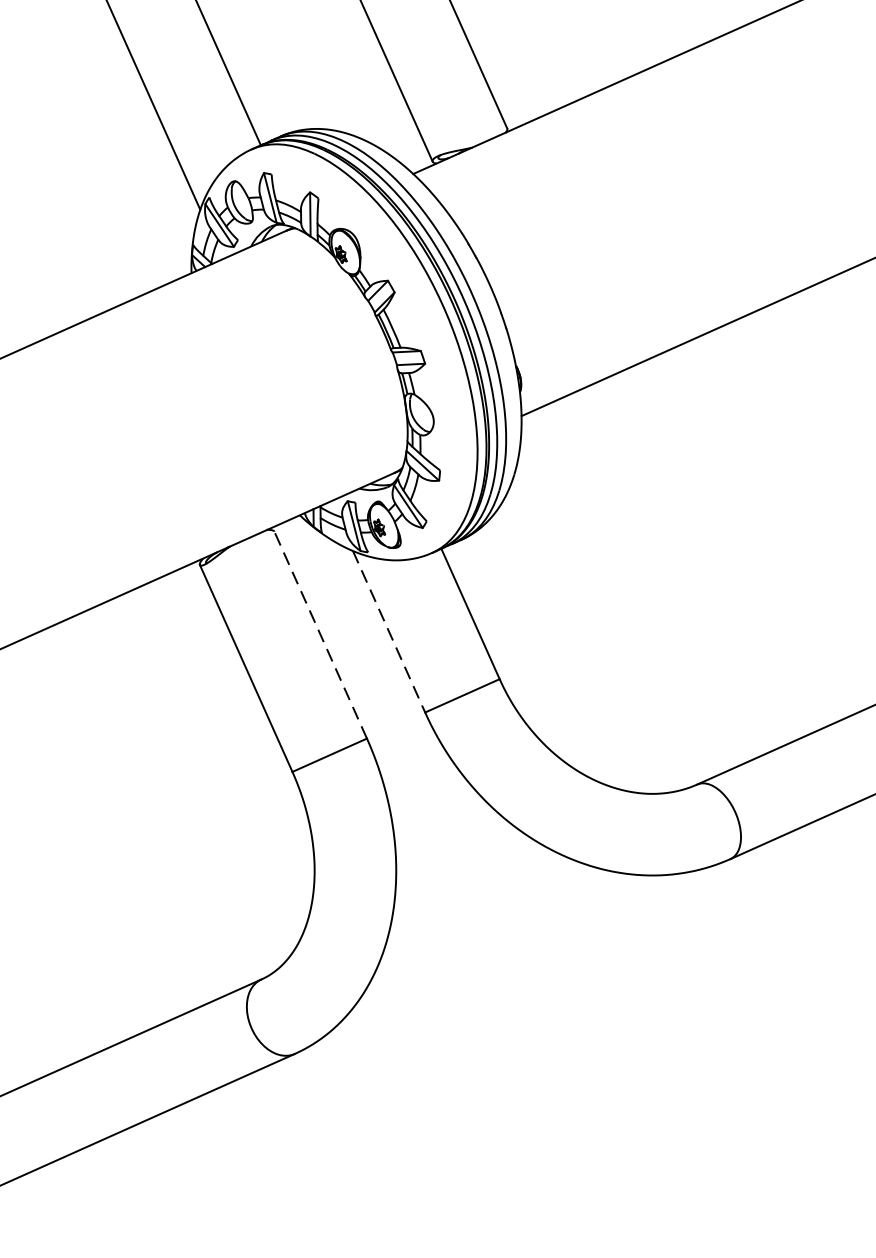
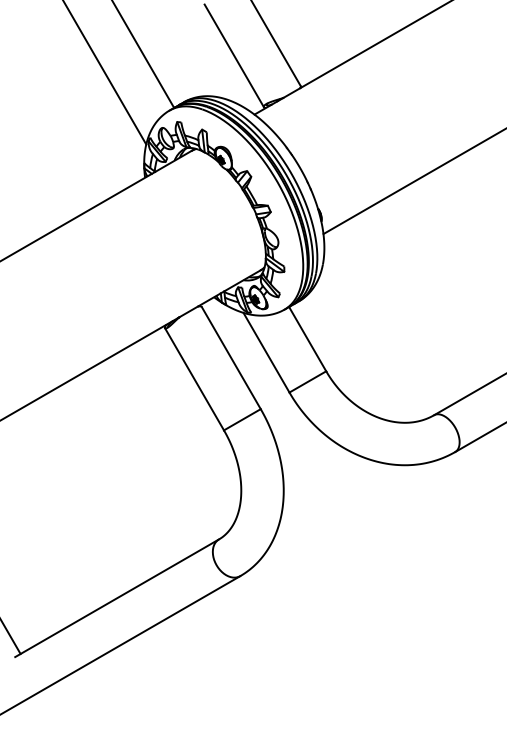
line: (388, 633) -> (266, 353), dashed -> solid
line: (321, 635) -> (231, 358), dashed -> solid

